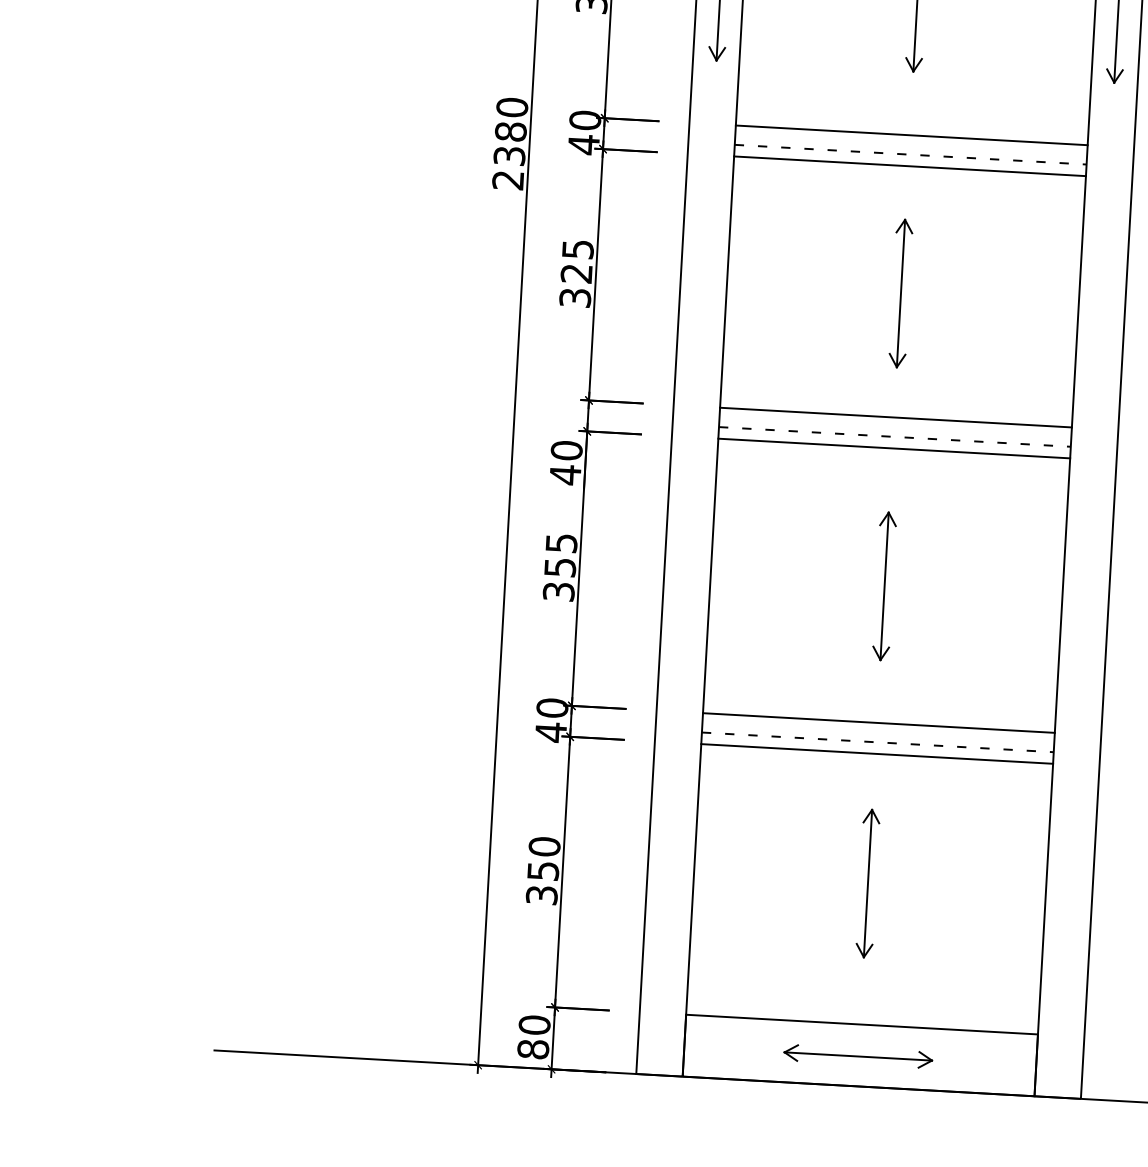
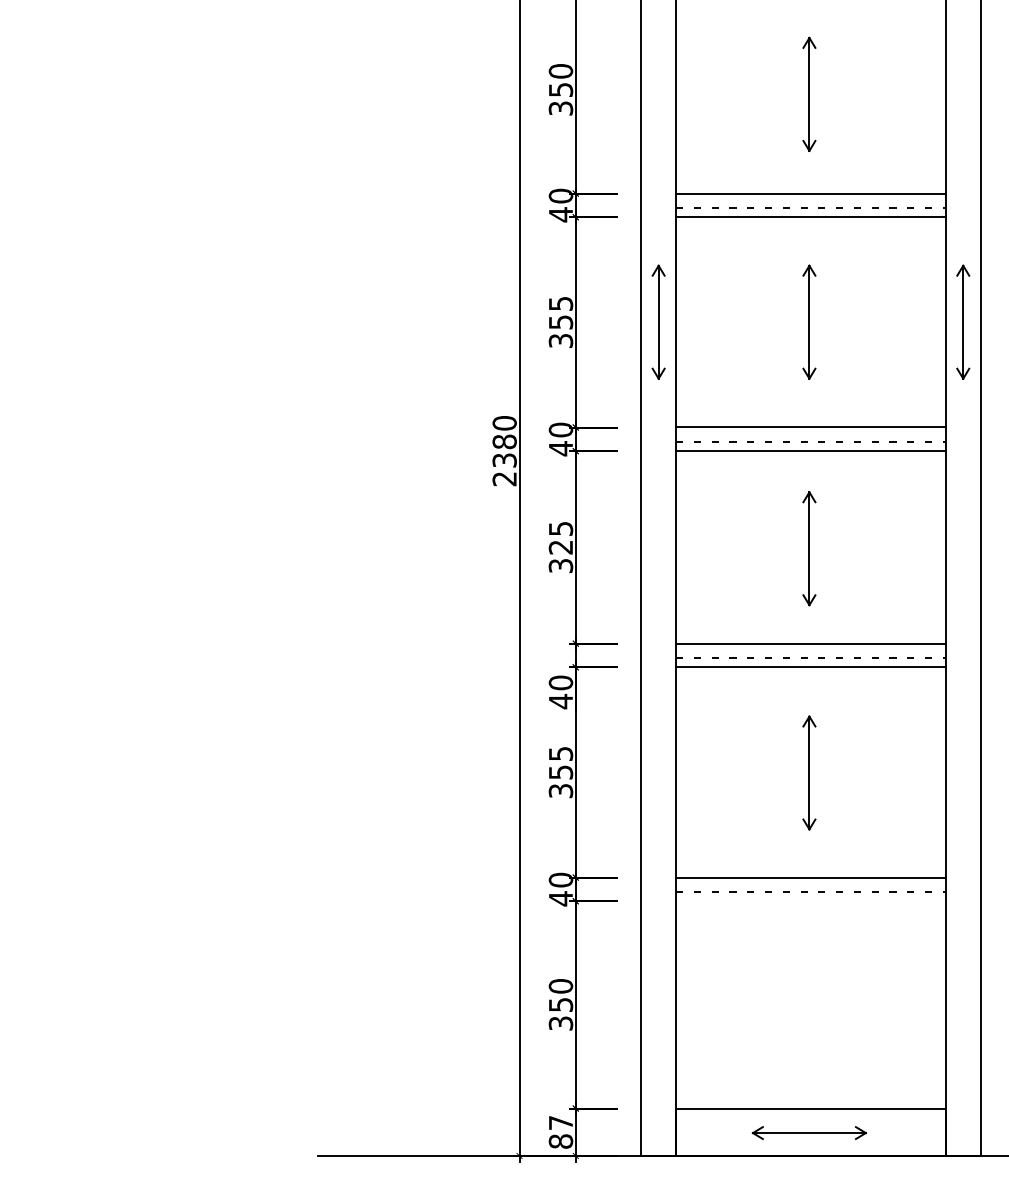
line: (876, 754) -> (810, 901), removed
part: (868, 883) -> (809, 1000), removed
text: (534, 1024) -> (560, 1122), 80 -> 87

